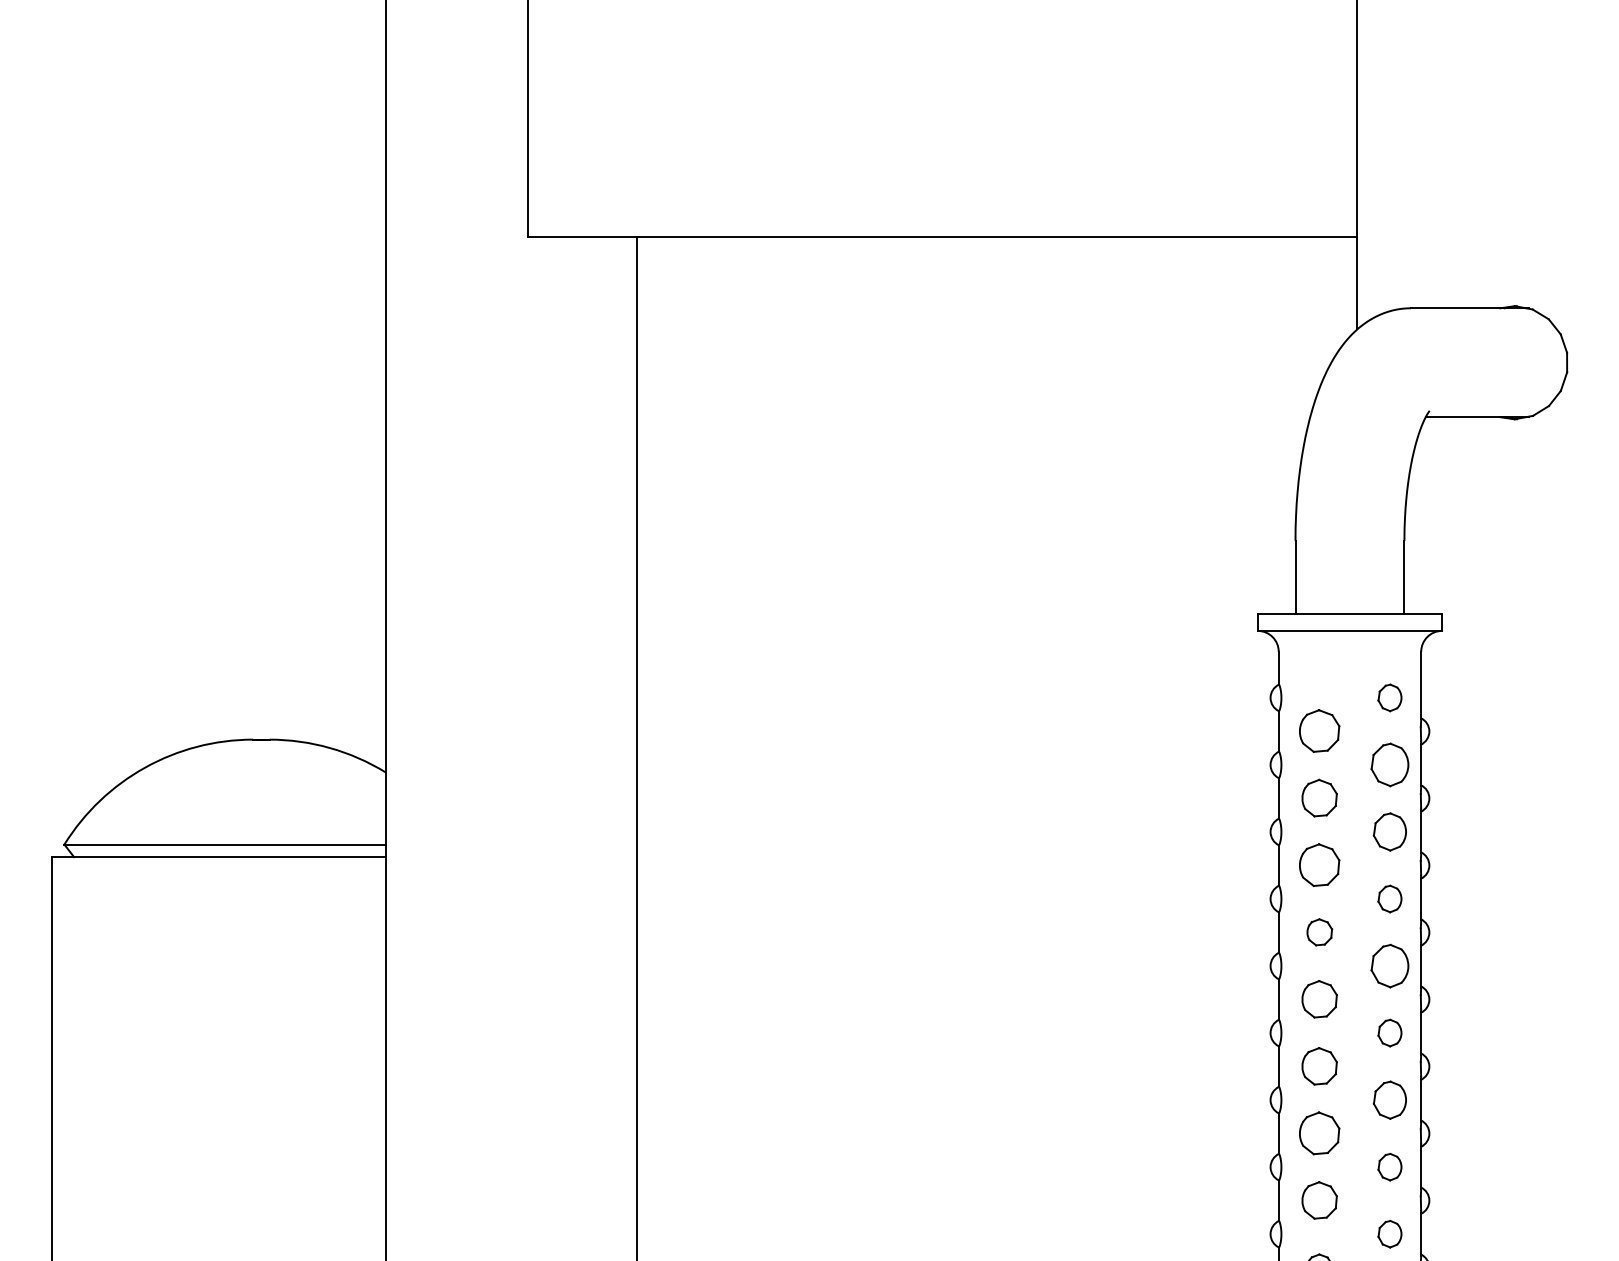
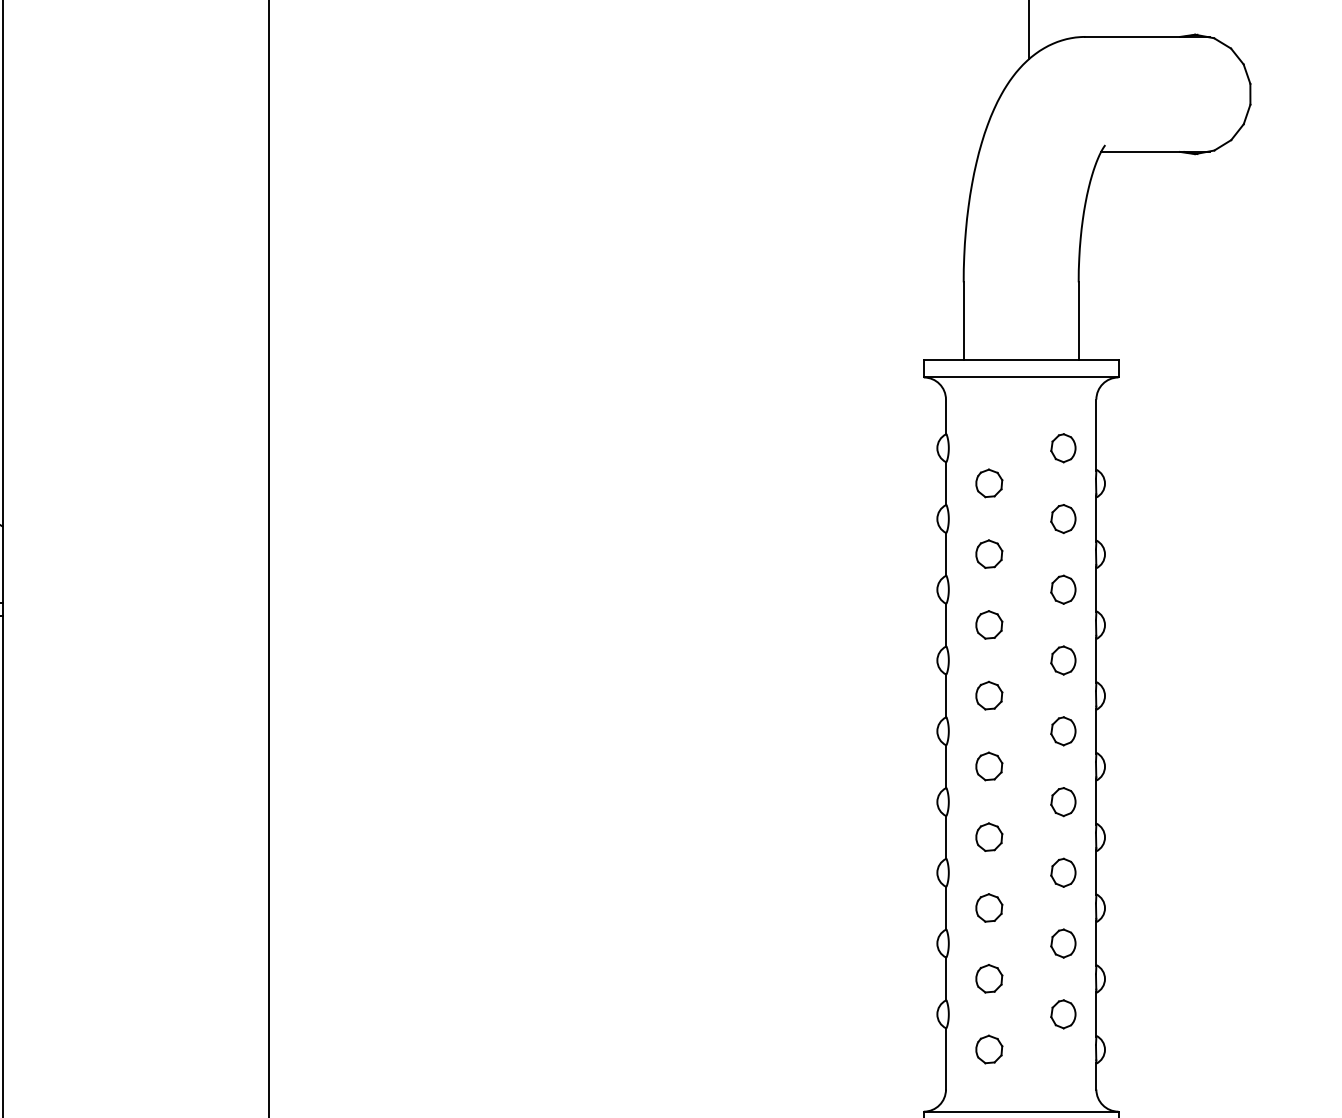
part: (1319, 731) -> (989, 483), size x0.62
part: (1389, 764) -> (1062, 518), size x0.62
part: (1319, 798) -> (989, 554), size x0.71
part: (1389, 831) -> (1062, 589), size x0.71
part: (1319, 865) -> (989, 625), size x0.62
part: (1389, 965) -> (1062, 730), size x0.62
part: (1319, 999) -> (989, 766), size x0.71
part: (1319, 1066) -> (989, 837), size x0.71
part: (1389, 1099) -> (1062, 872), size x0.71
part: (1319, 1133) -> (989, 908), size x0.62
part: (1319, 1200) -> (989, 978), size x0.71

